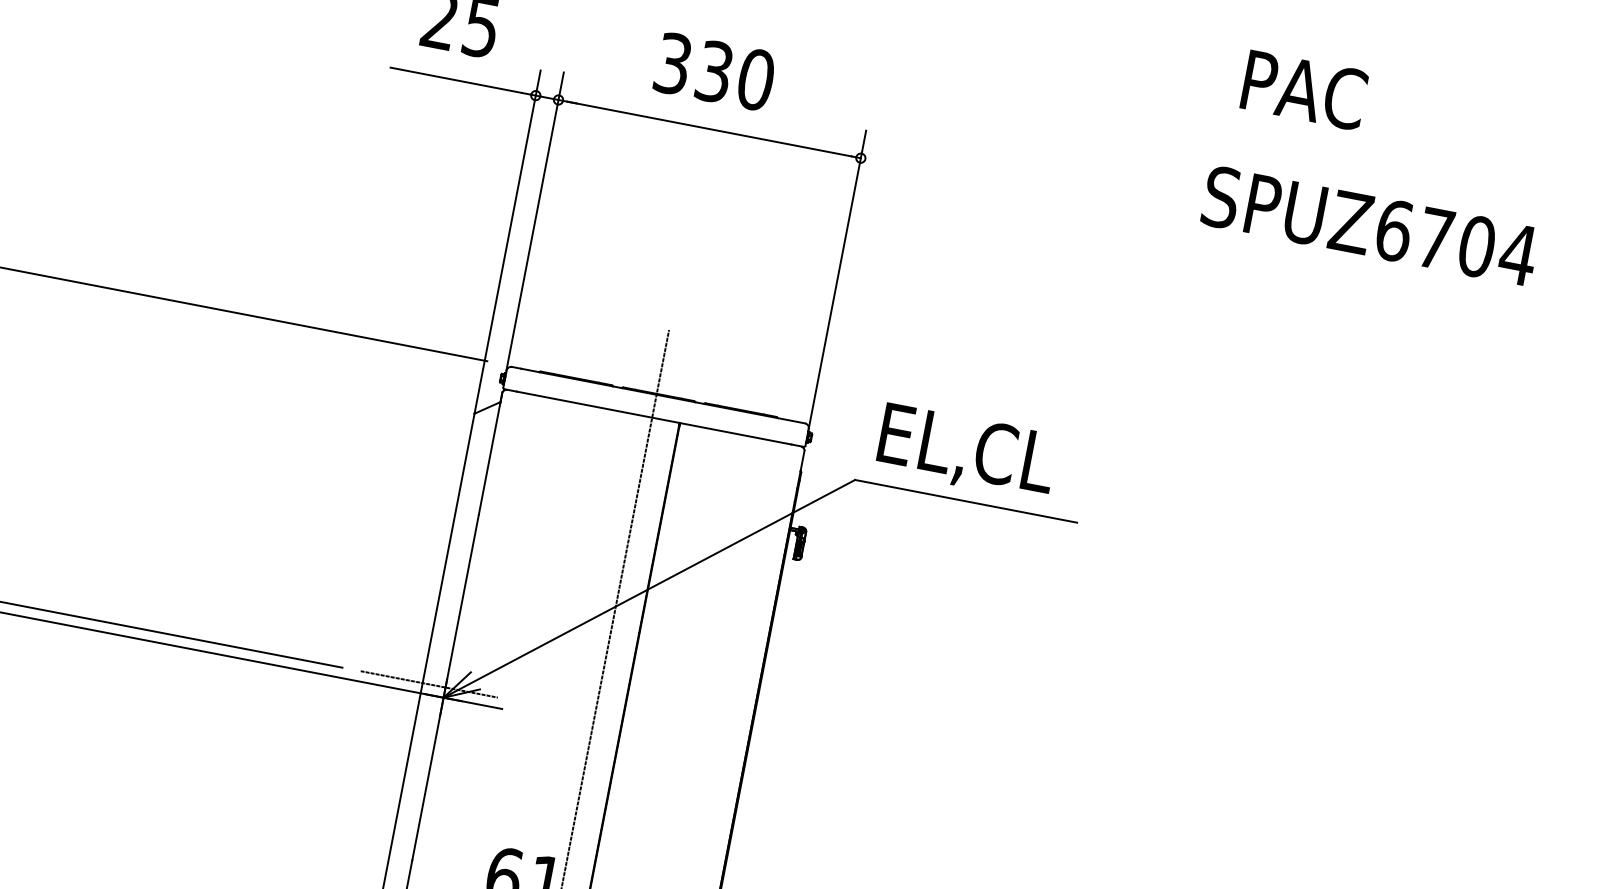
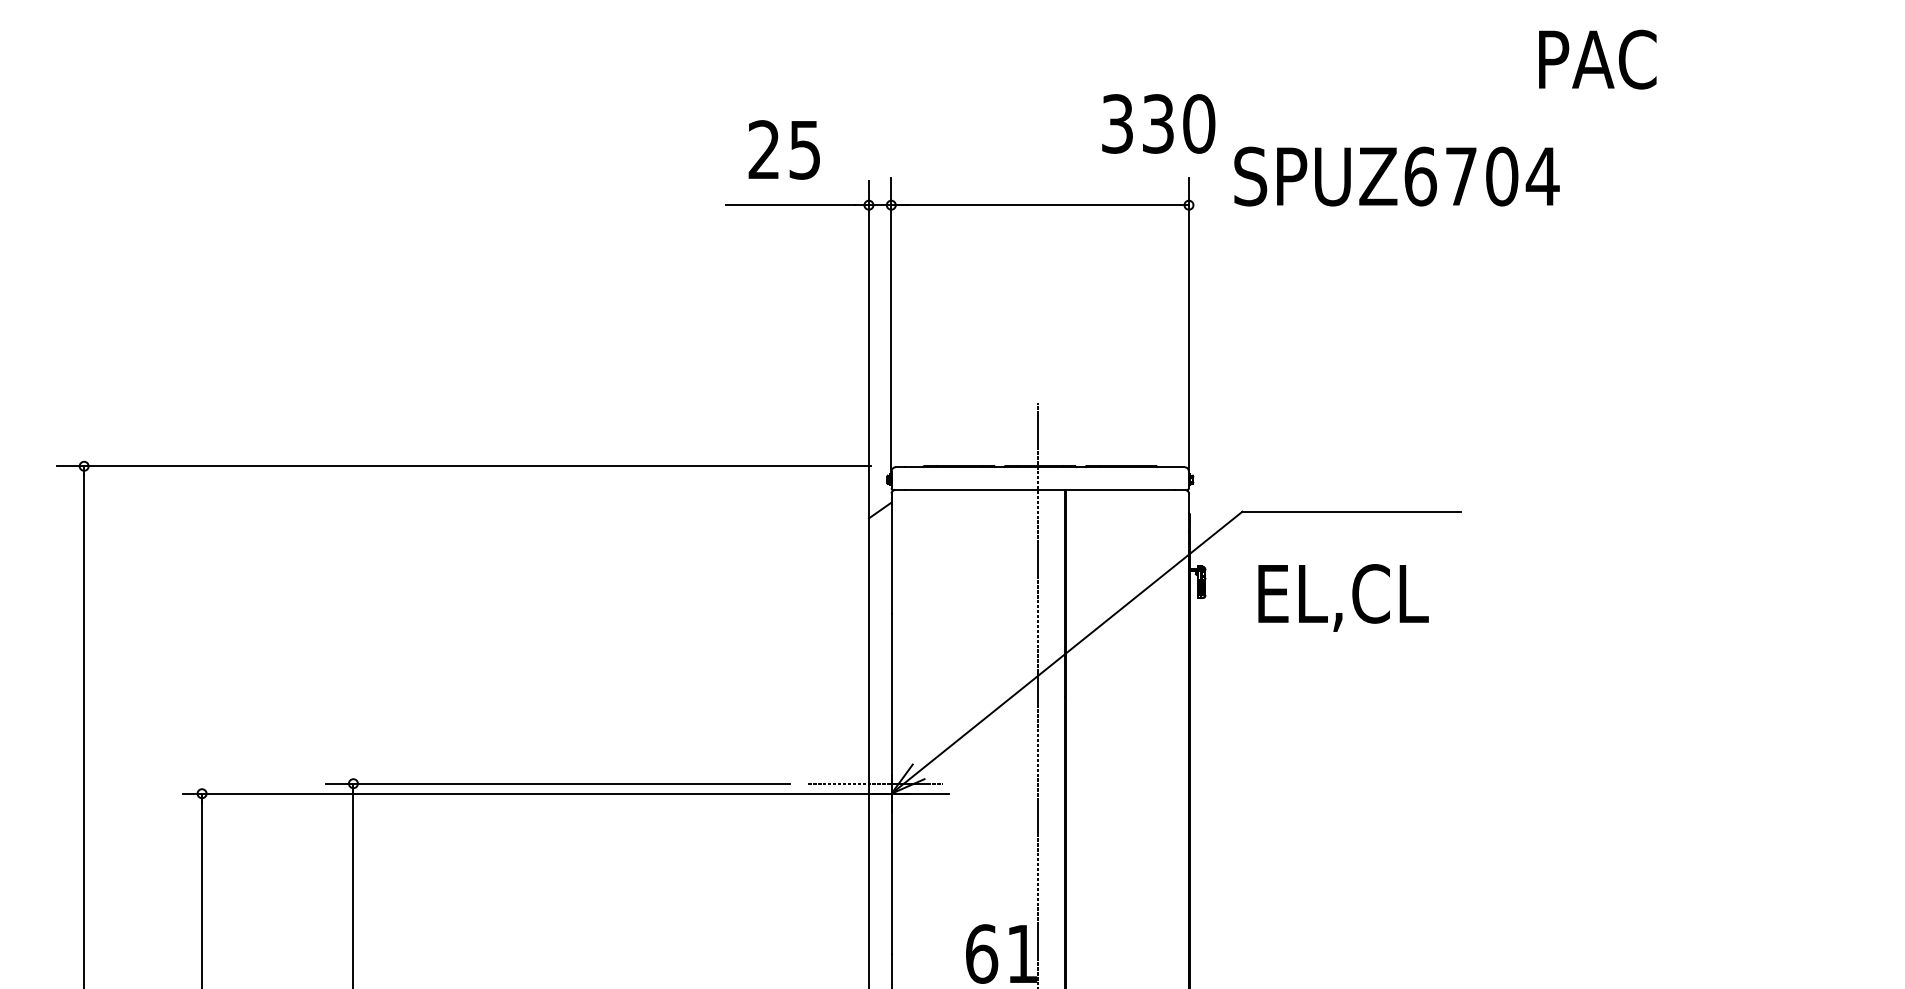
text: (714, 71) -> (1158, 123), moved
text: (1369, 225) -> (1396, 176), moved
text: (967, 451) -> (1343, 597), moved

